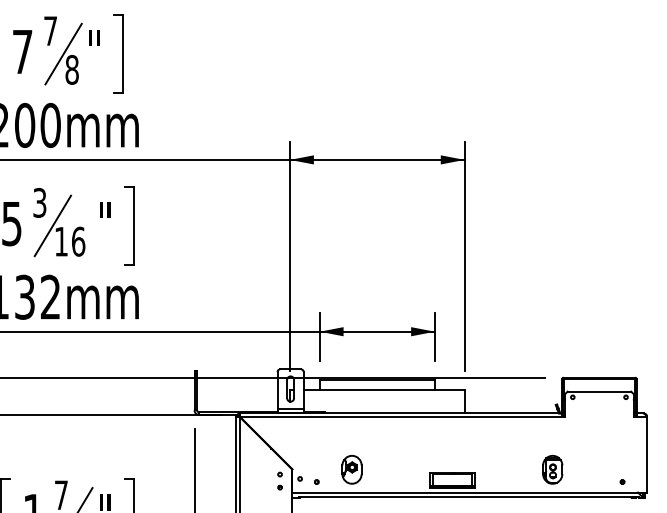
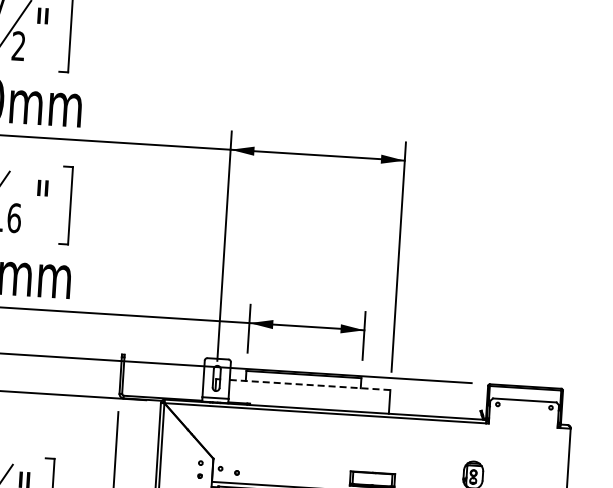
text: (71, 69) -> (18, 45), 8 -> 2
line: (384, 389) -> (310, 384), solid -> dashed
part: (351, 469) -> (272, 462), removed

